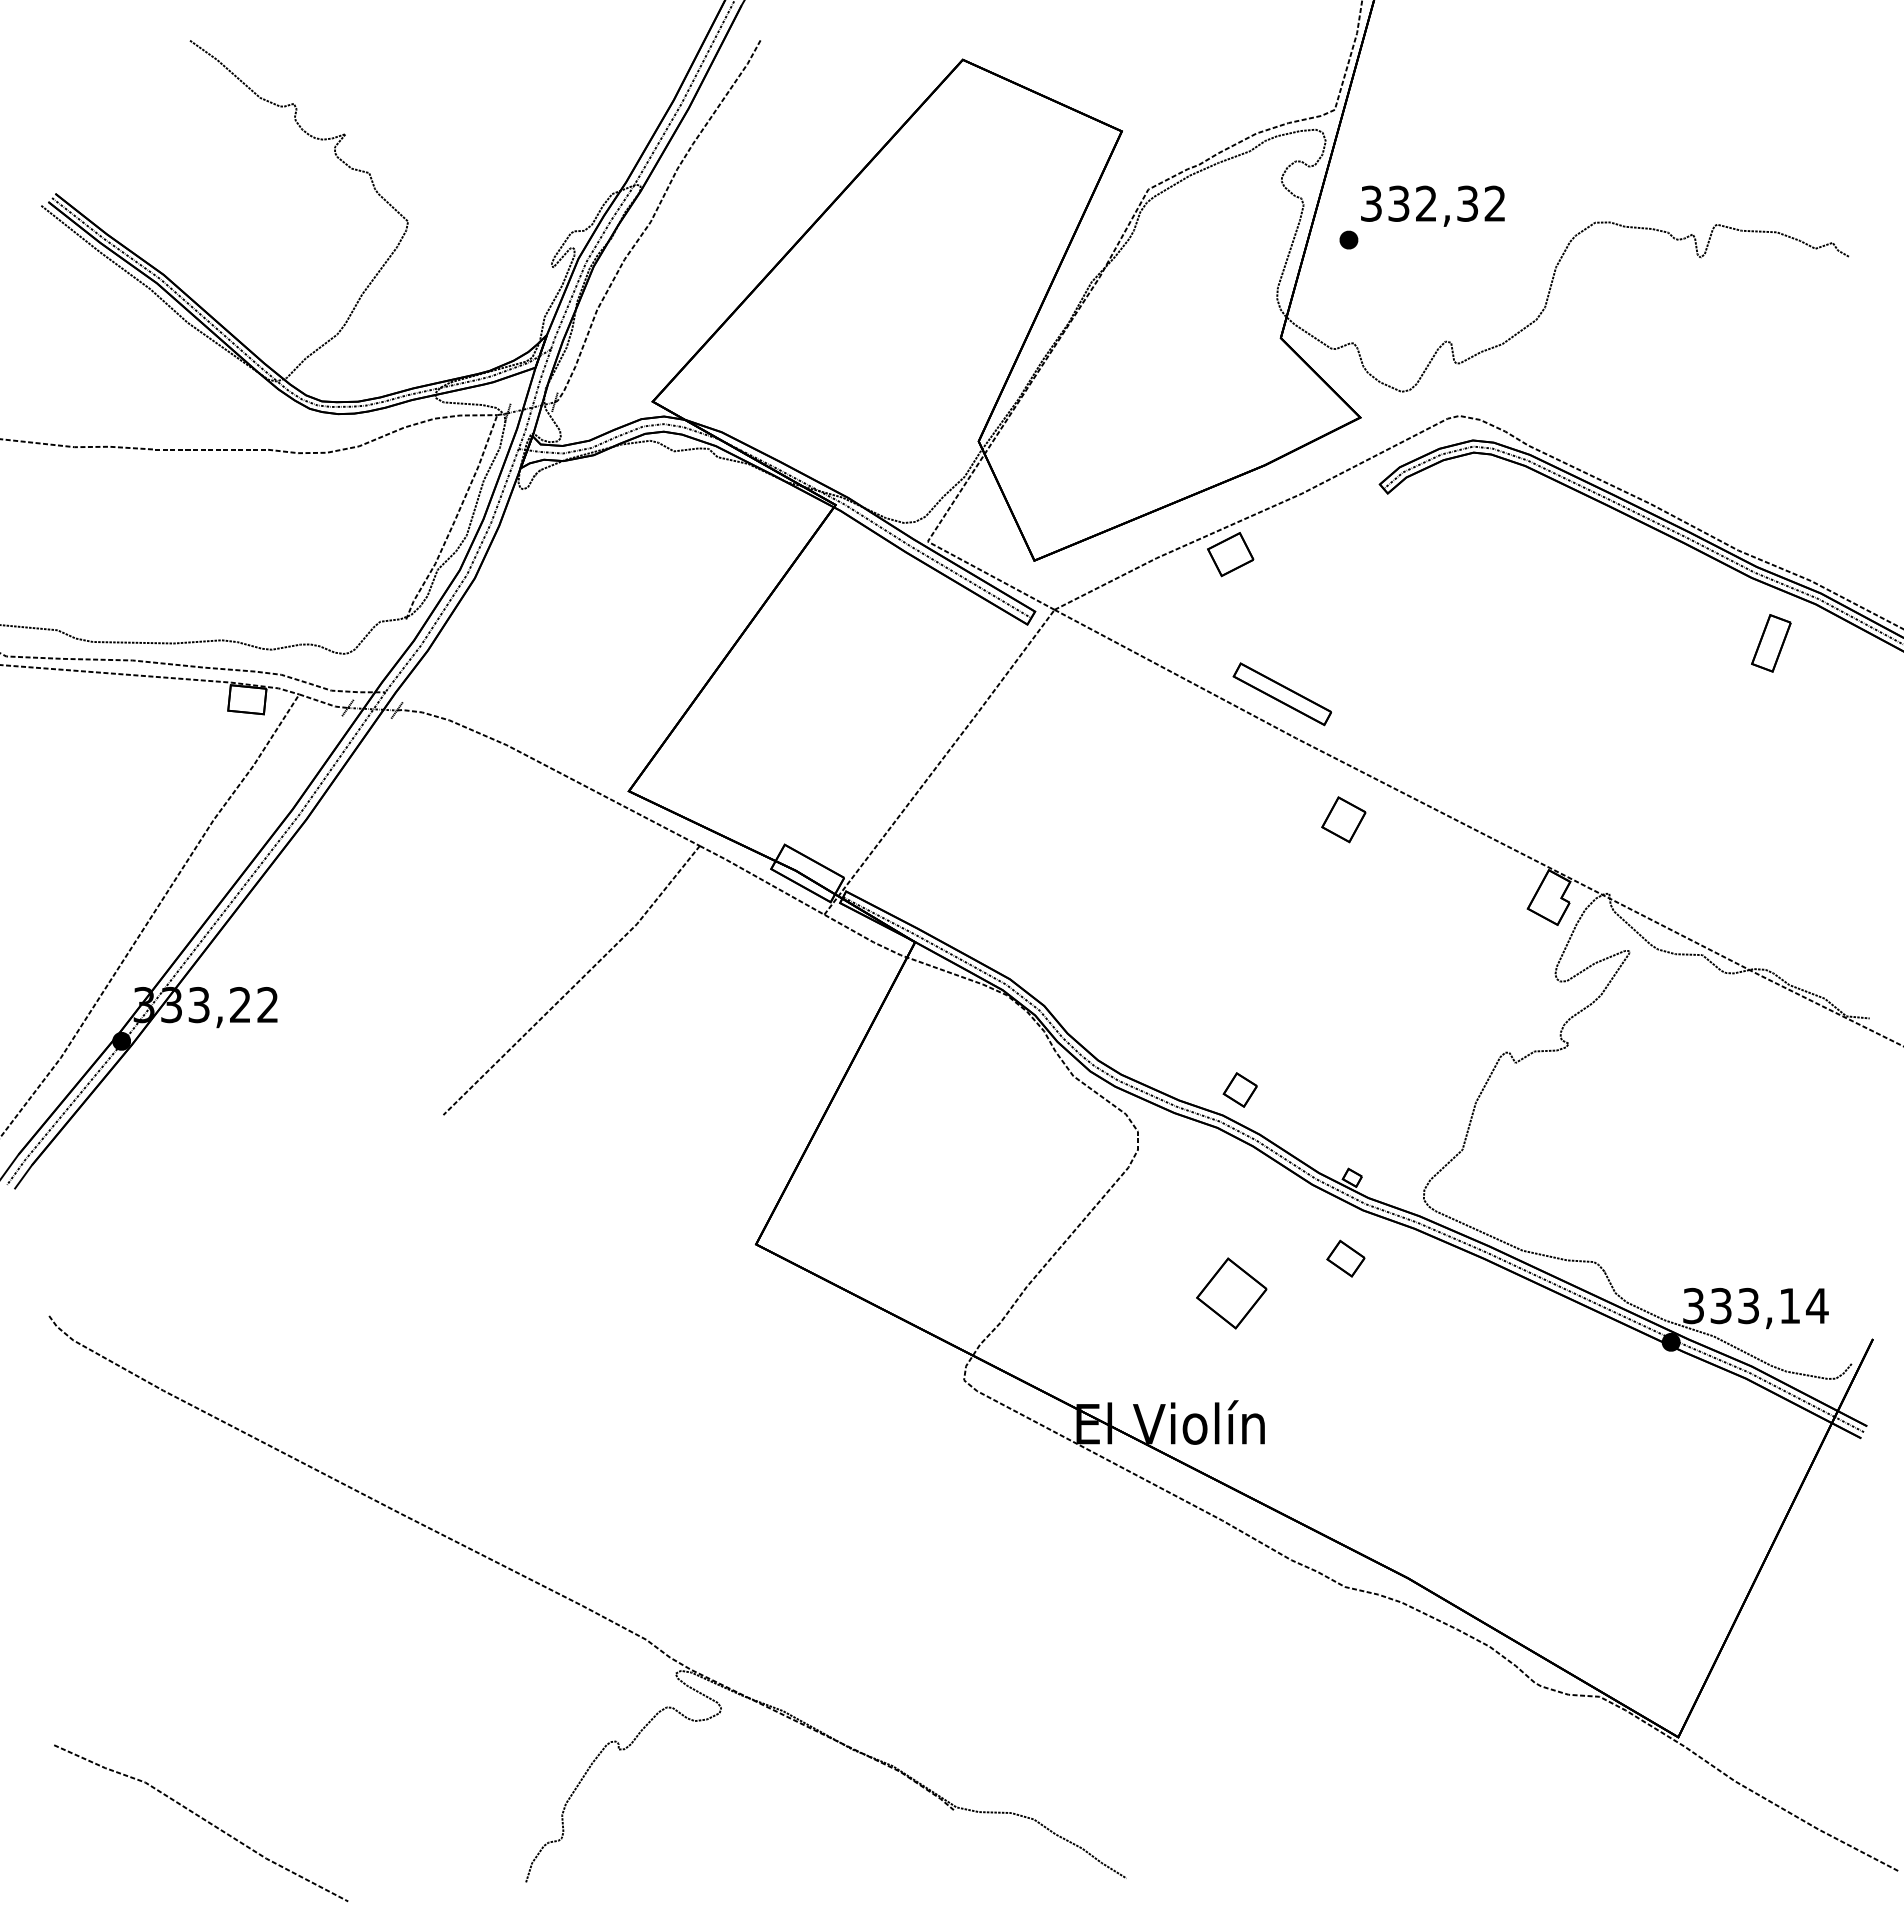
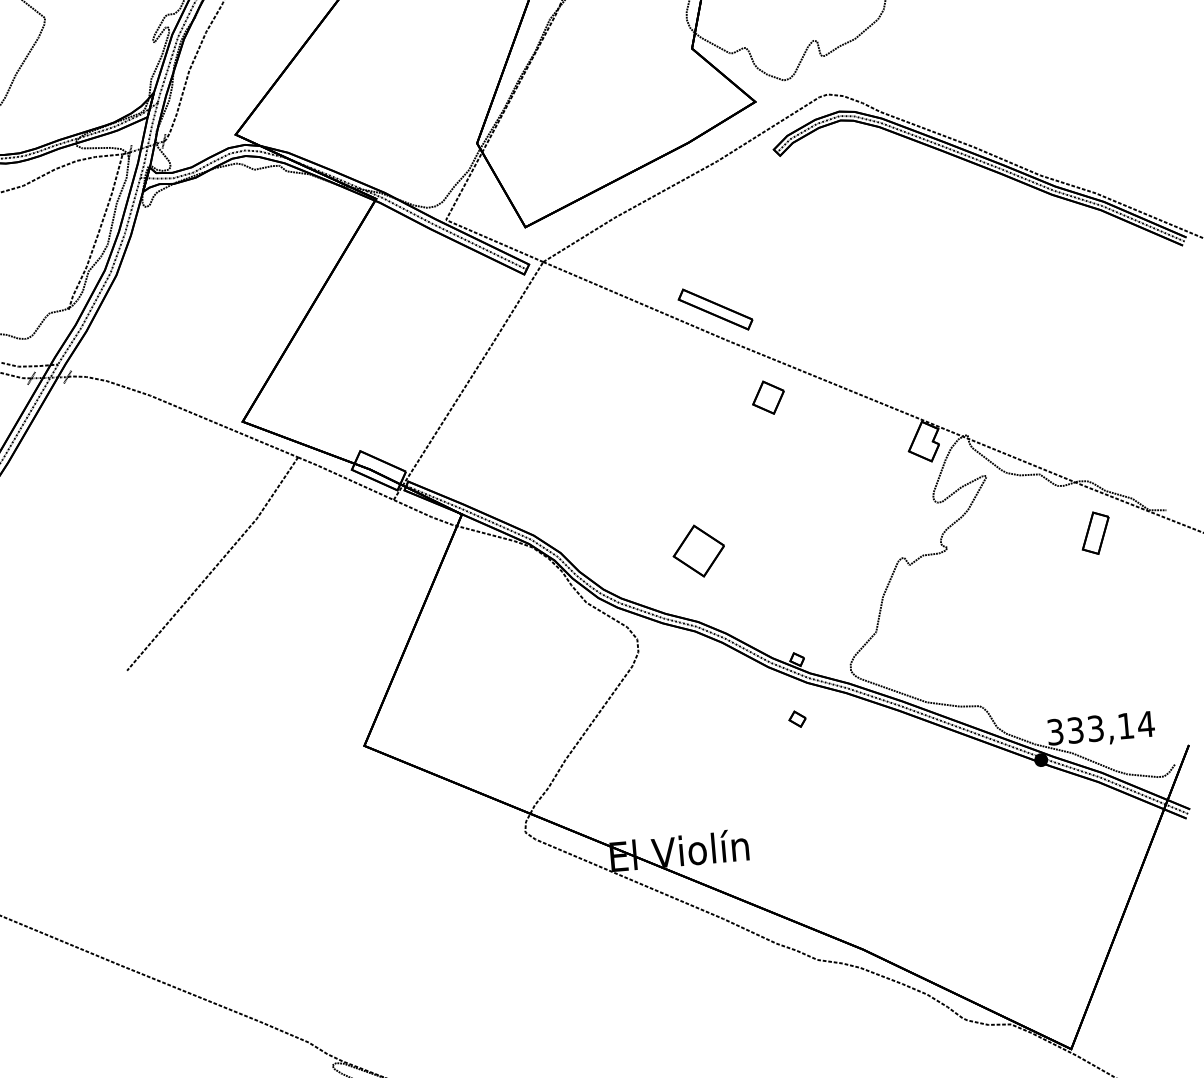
part: (1230, 554) -> (668, 210), removed
part: (1771, 643) -> (1095, 533), moved
part: (1239, 1089) -> (708, 601), removed
part: (1345, 1258) -> (797, 719), size x0.6
part: (1231, 1293) -> (698, 551), moved

